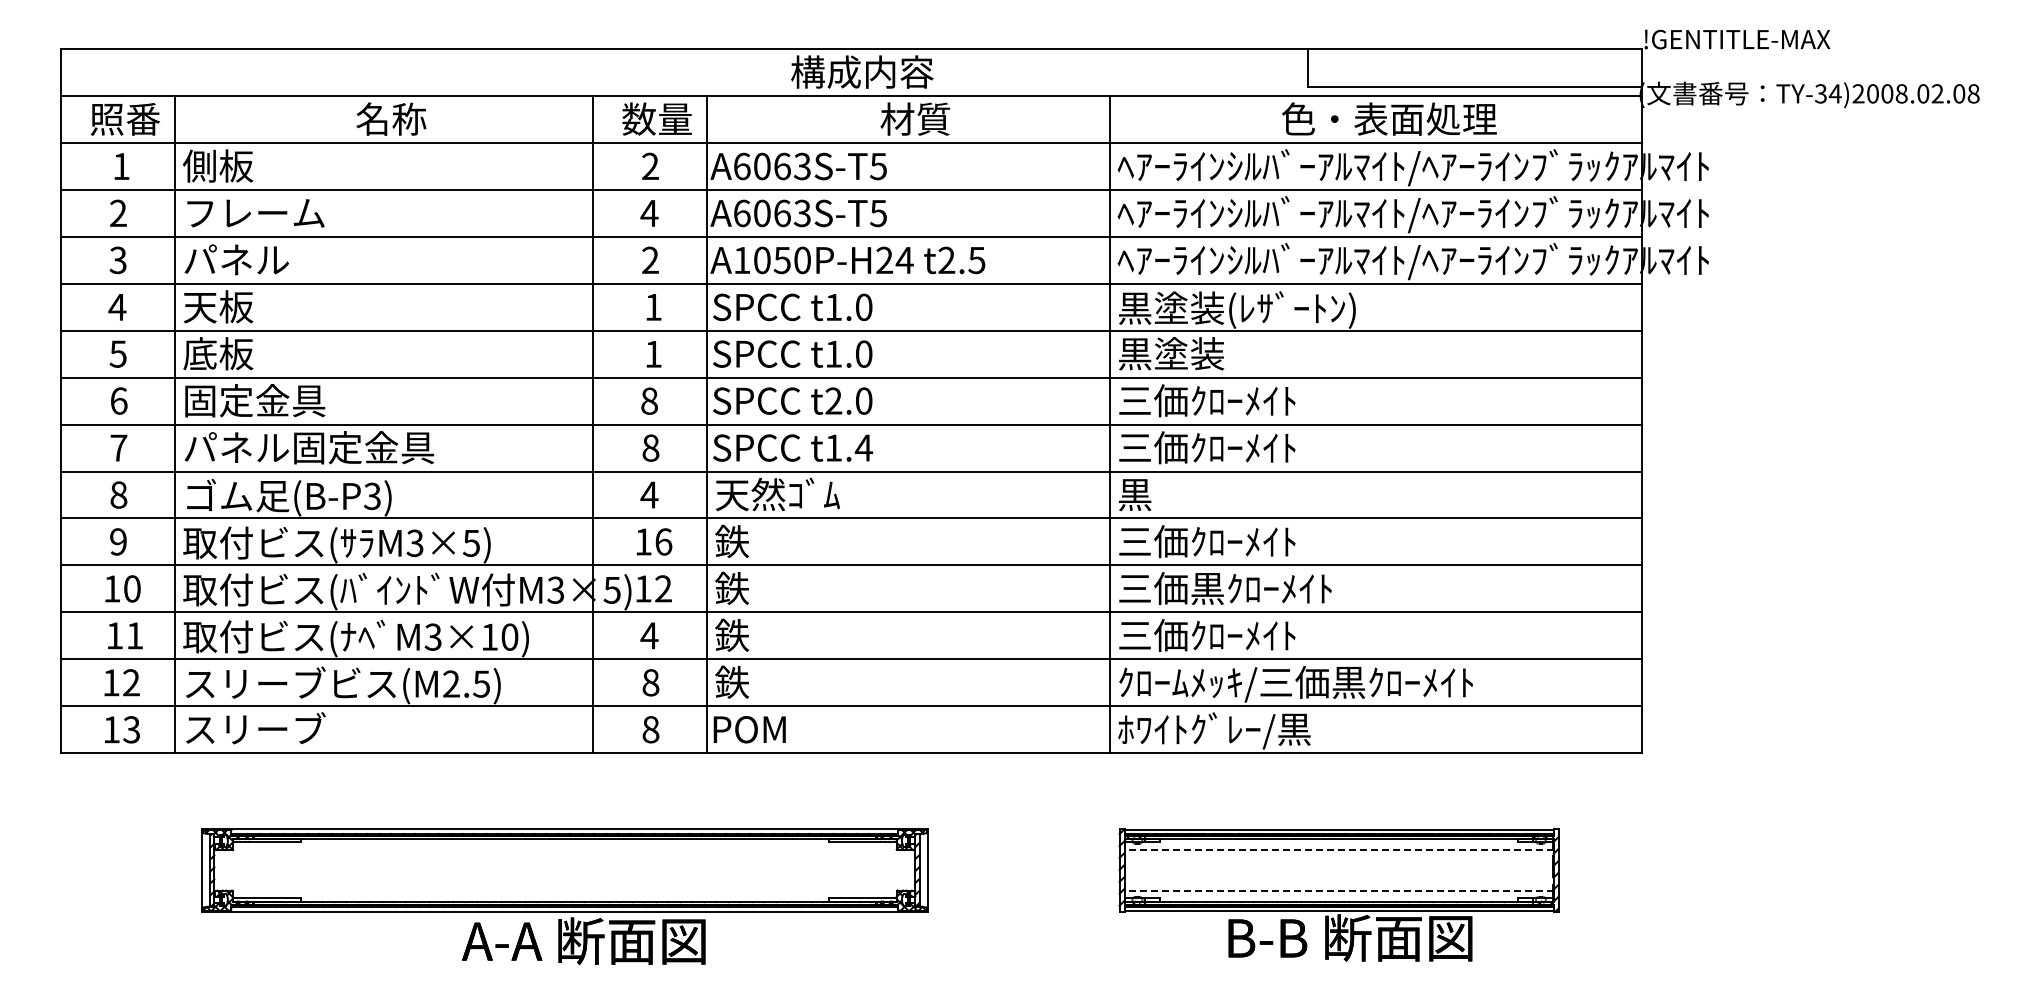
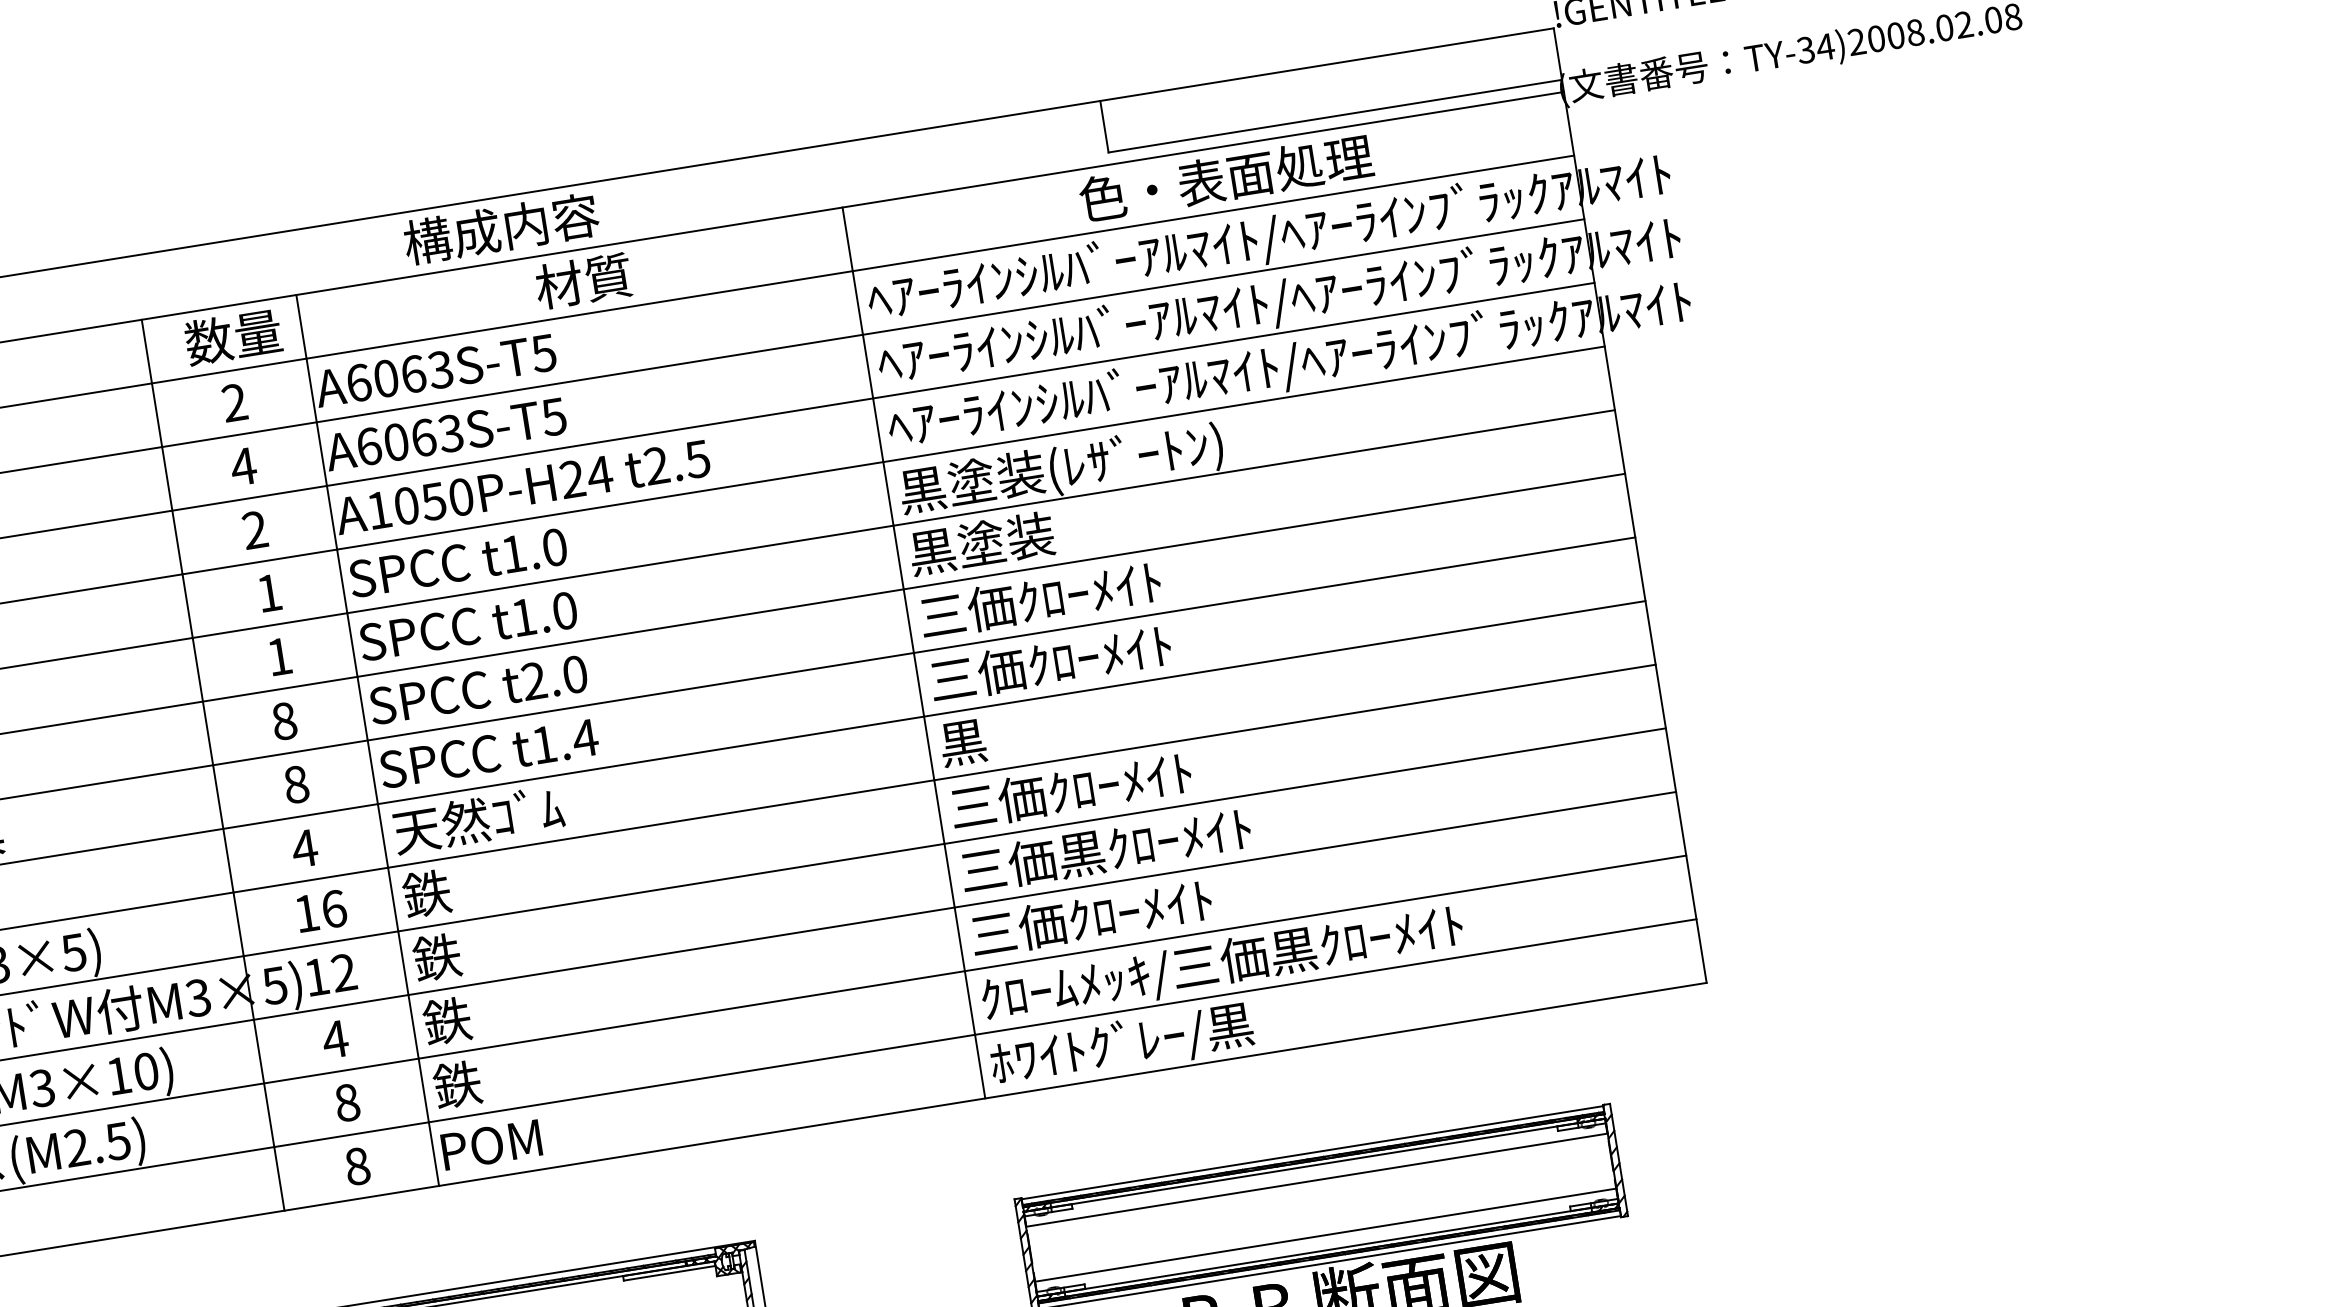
line: (1339, 850) -> (1317, 1180), dashed -> solid
line: (1339, 890) -> (1326, 1234), dashed -> solid

